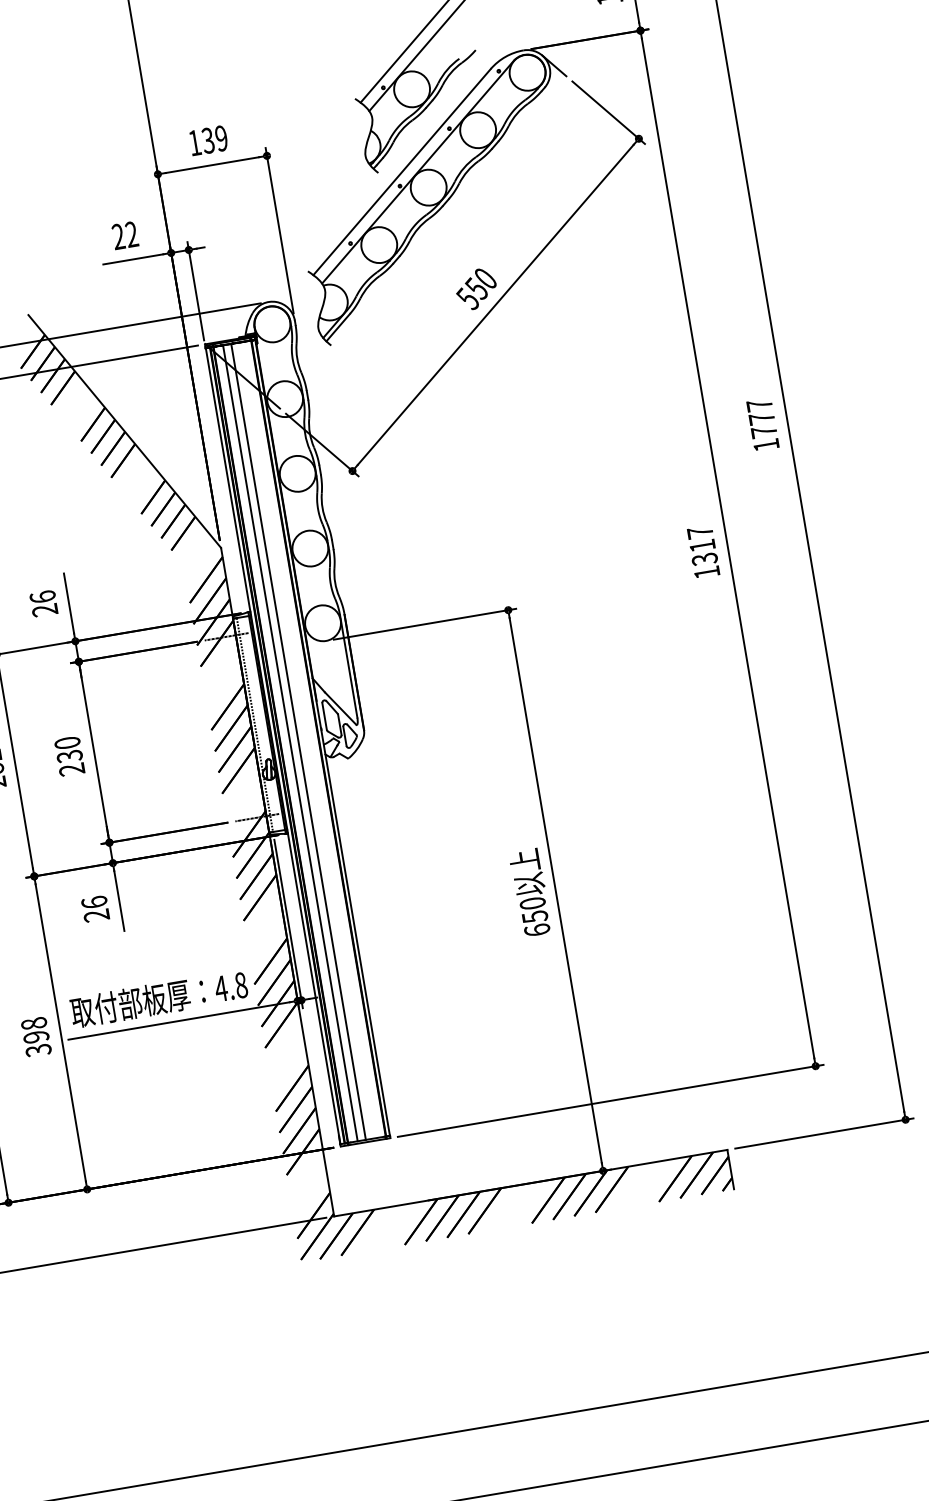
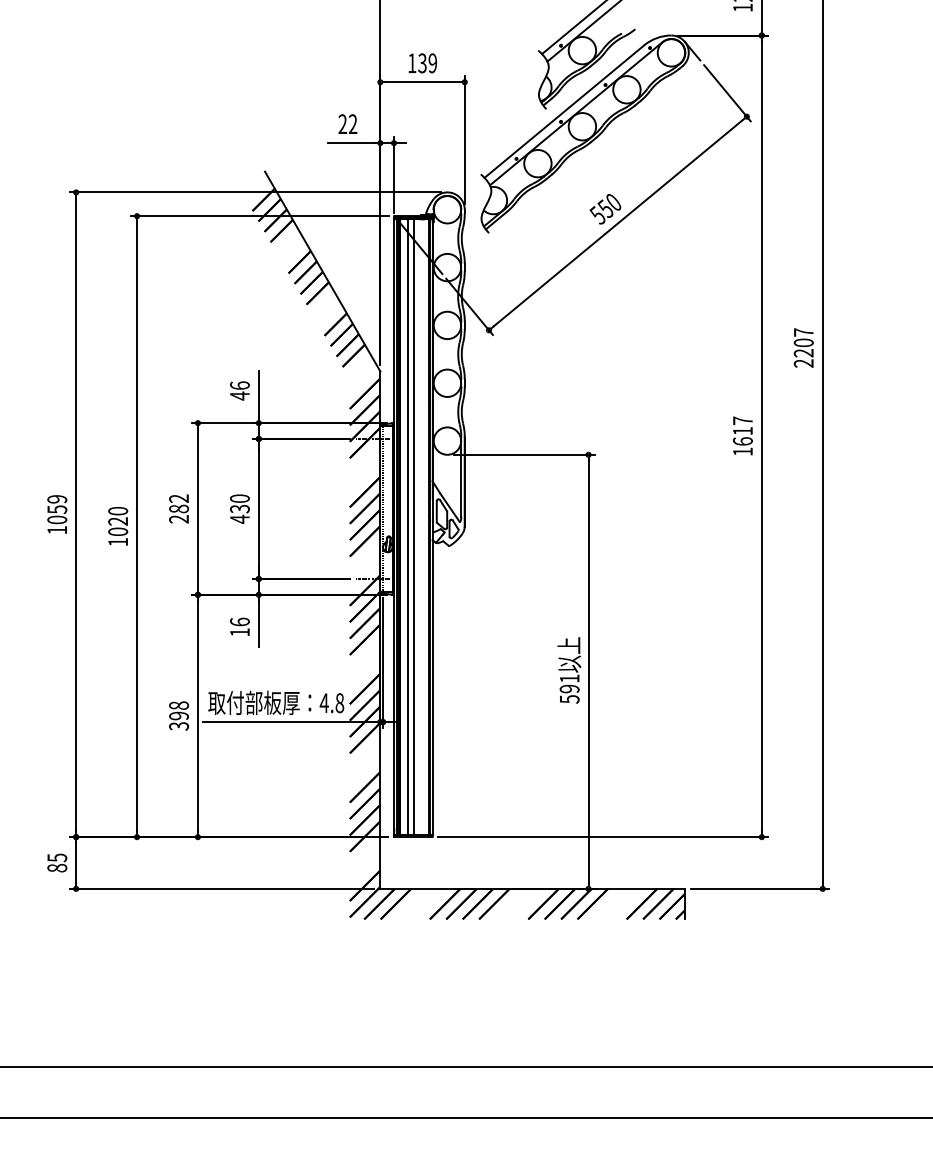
text: (763, 431) -> (803, 352), 1777 -> 2207
text: (704, 559) -> (742, 441), 1317 -> 1617
text: (44, 609) -> (239, 395), 26 -> 46
text: (71, 769) -> (239, 519), 230 -> 430
text: (96, 915) -> (239, 632), 26 -> 16
text: (534, 916) -> (569, 688), 650 -> 591

